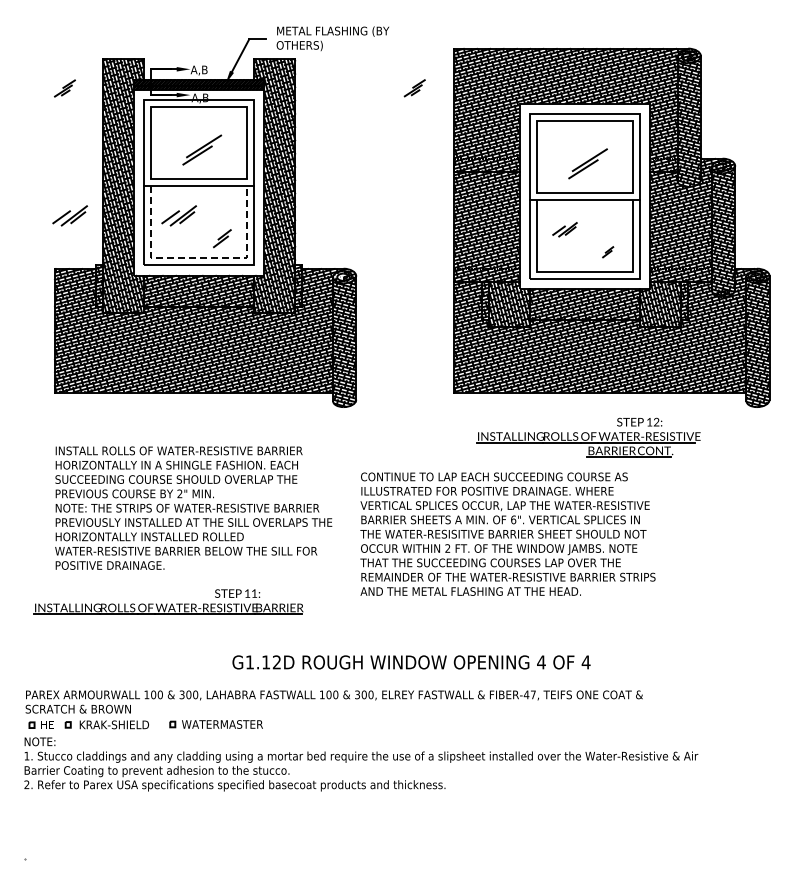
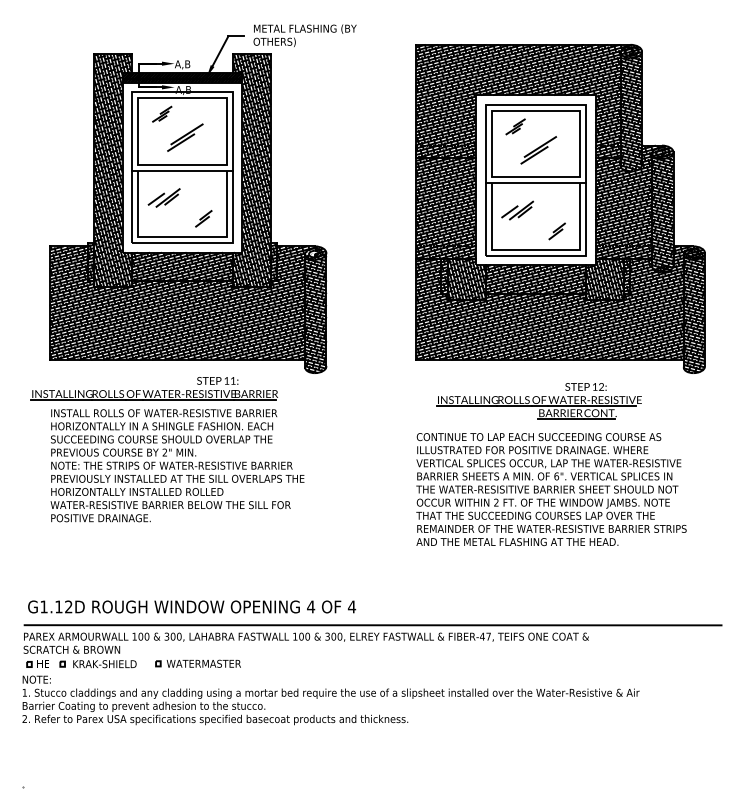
part: (64, 88) -> (161, 114), moved
part: (414, 88) -> (515, 127), moved
part: (69, 215) -> (63, 197), removed
part: (564, 229) -> (517, 210), size x1.43
part: (607, 251) -> (556, 230), size x1.67
line: (199, 258) -> (182, 237), dashed -> solid
text: (507, 533) -> (551, 488), moved
part: (168, 601) -> (154, 388), moved
text: (411, 662) -> (192, 607), moved
line: (406, 682) -> (372, 625), added

